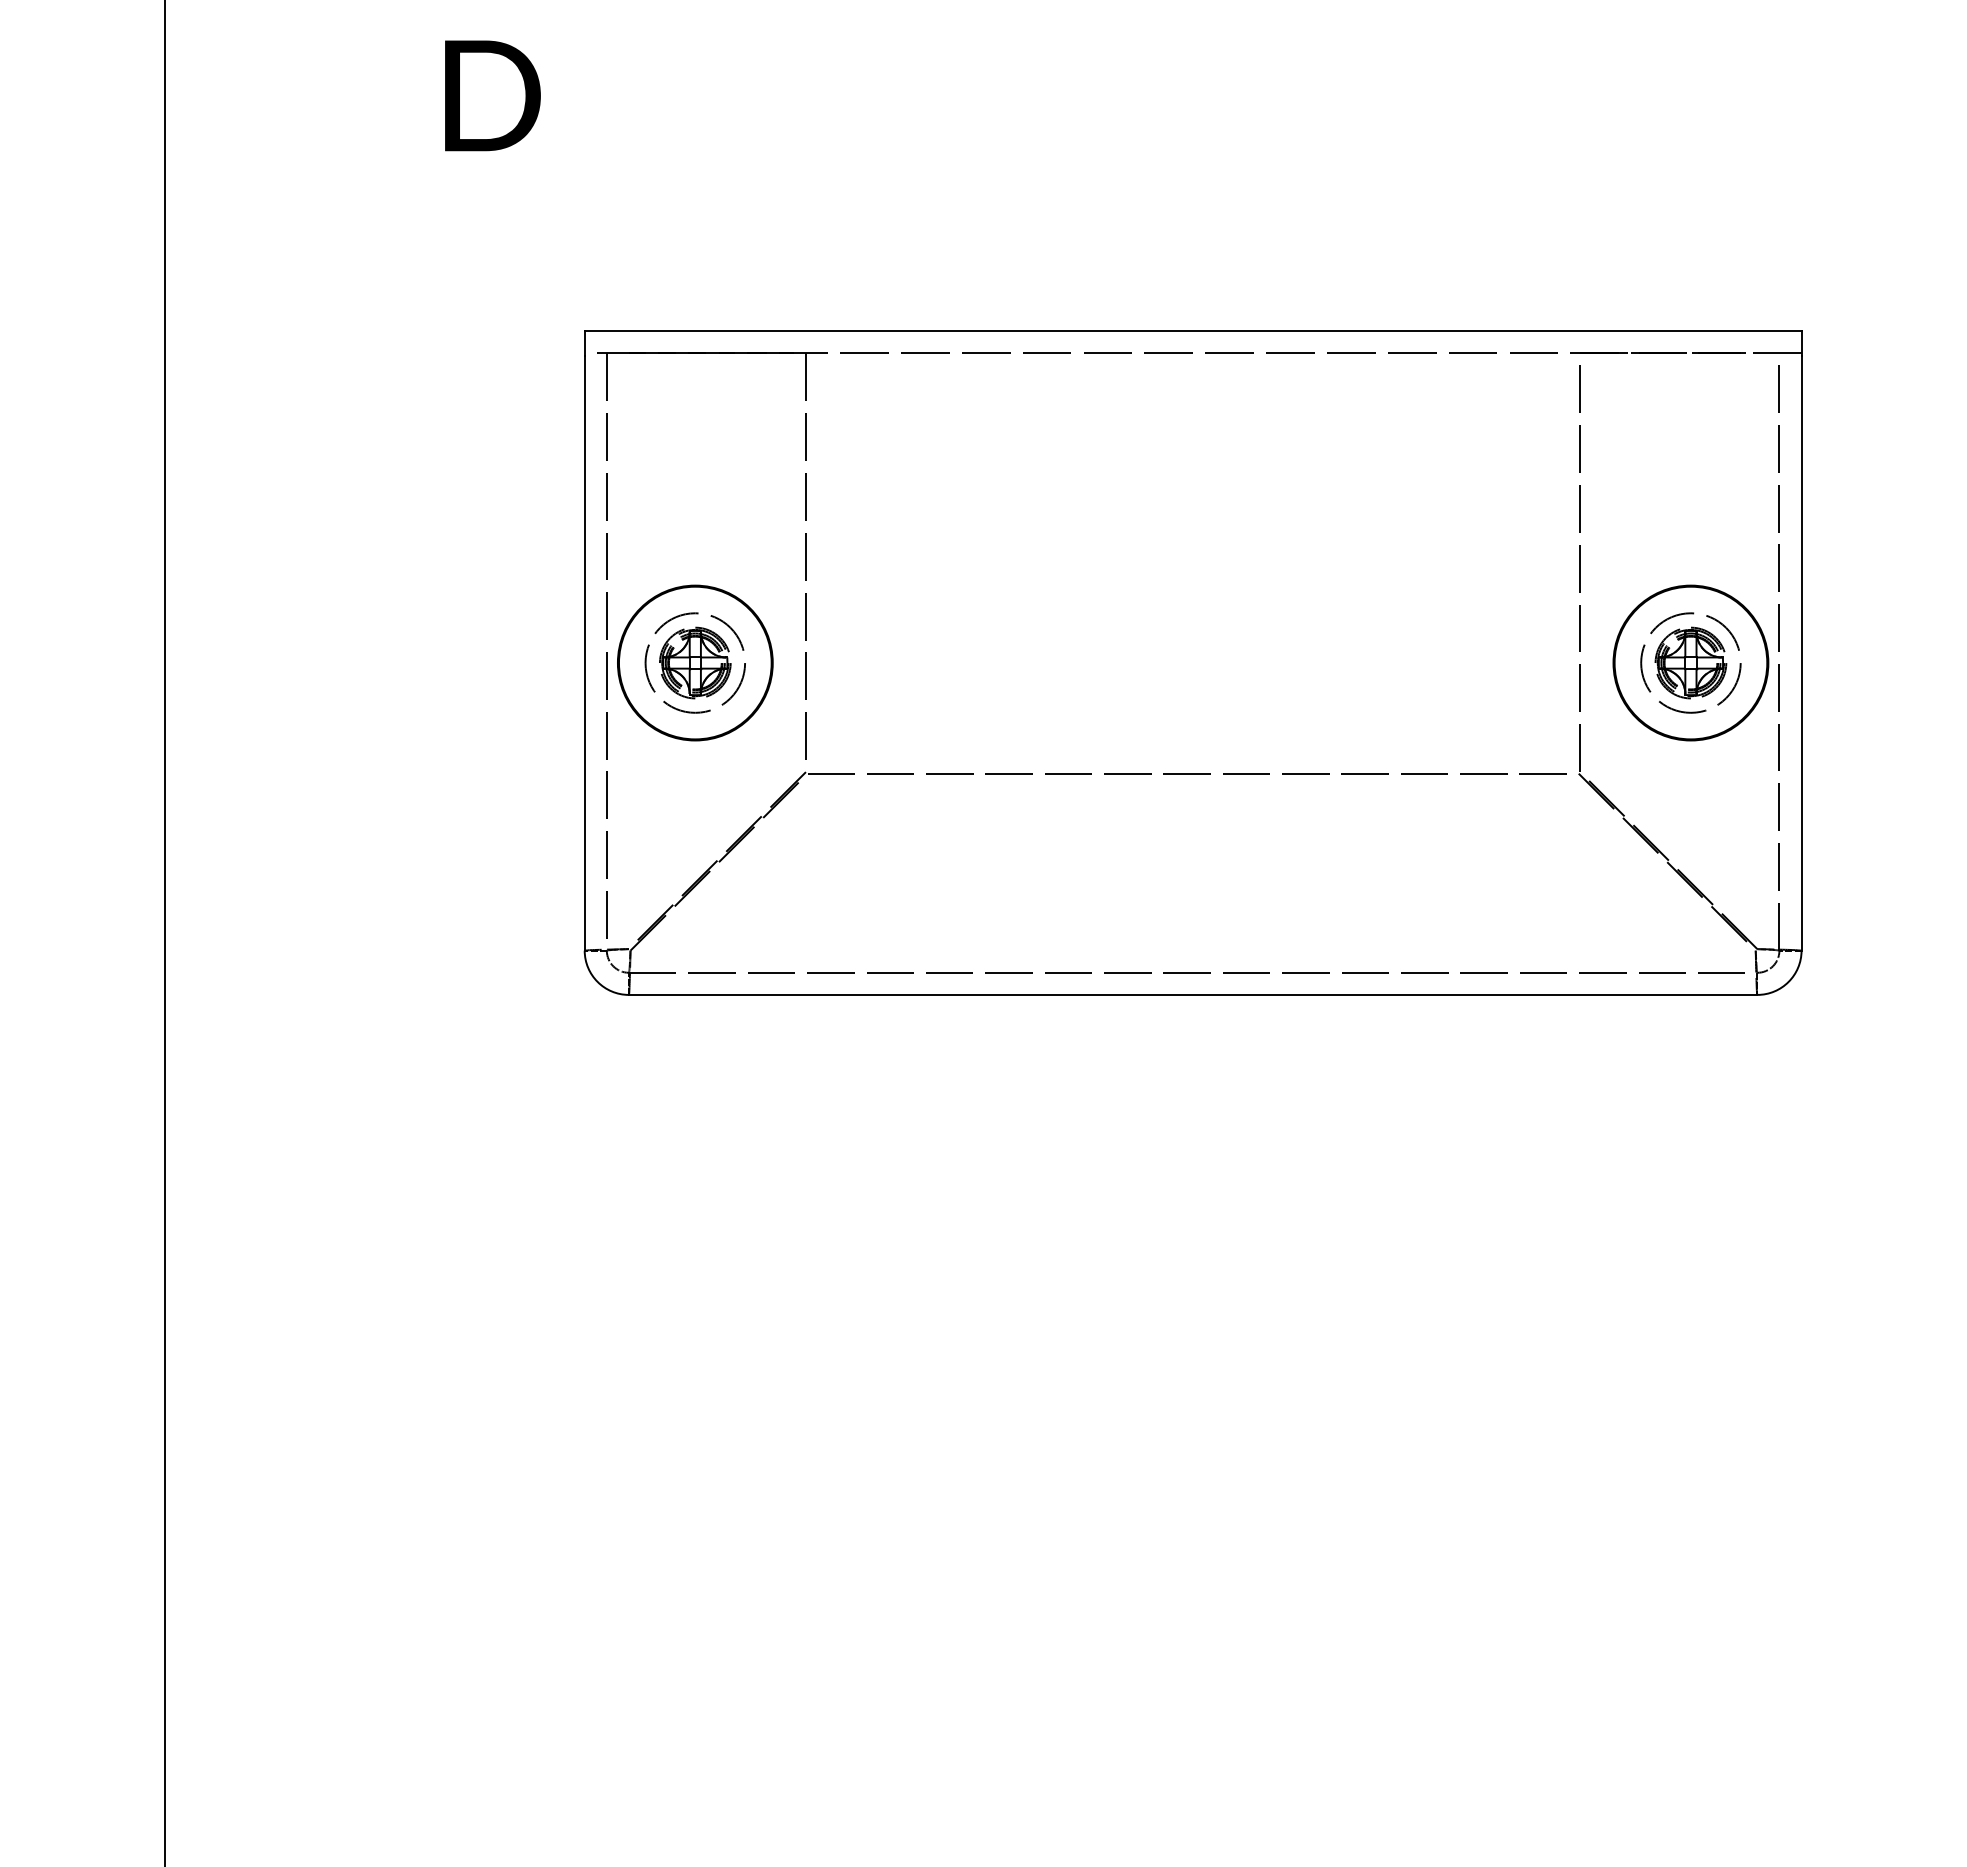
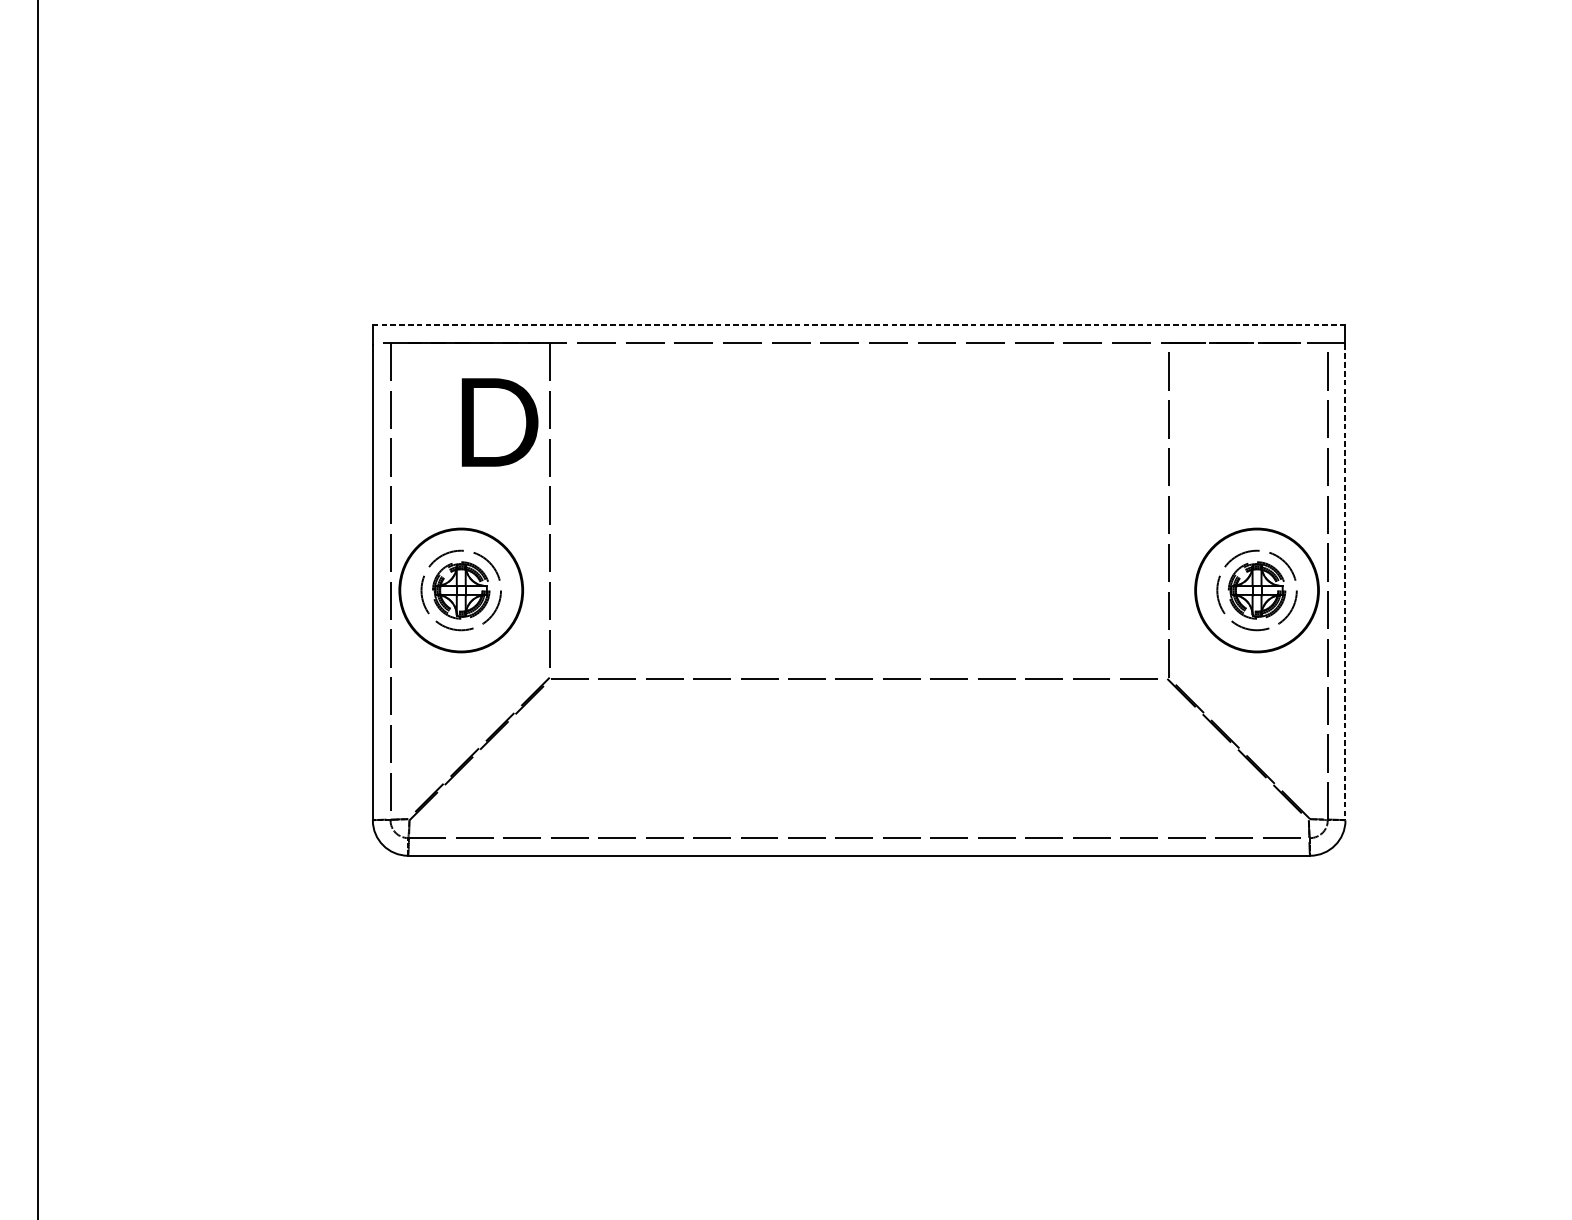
text: (492, 95) -> (499, 422), moved
line: (1193, 331) -> (859, 325), solid -> dashed
line: (1801, 653) -> (1345, 582), solid -> dashed

